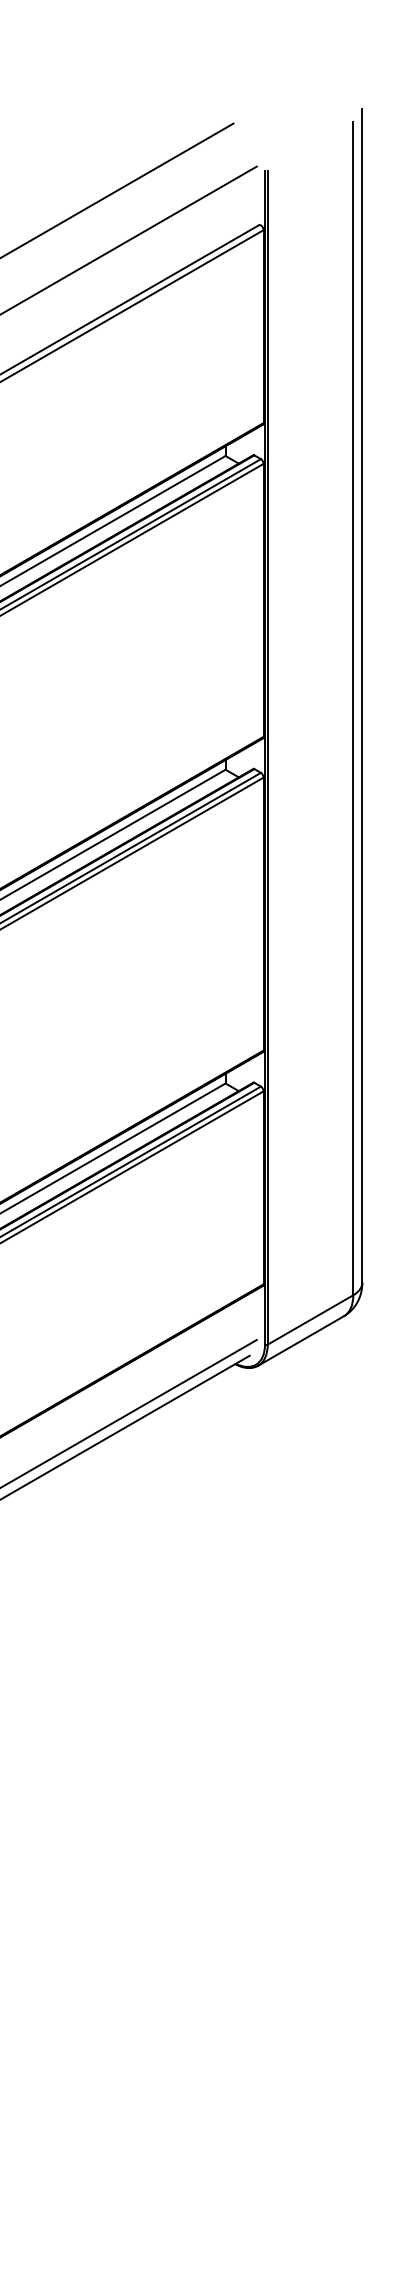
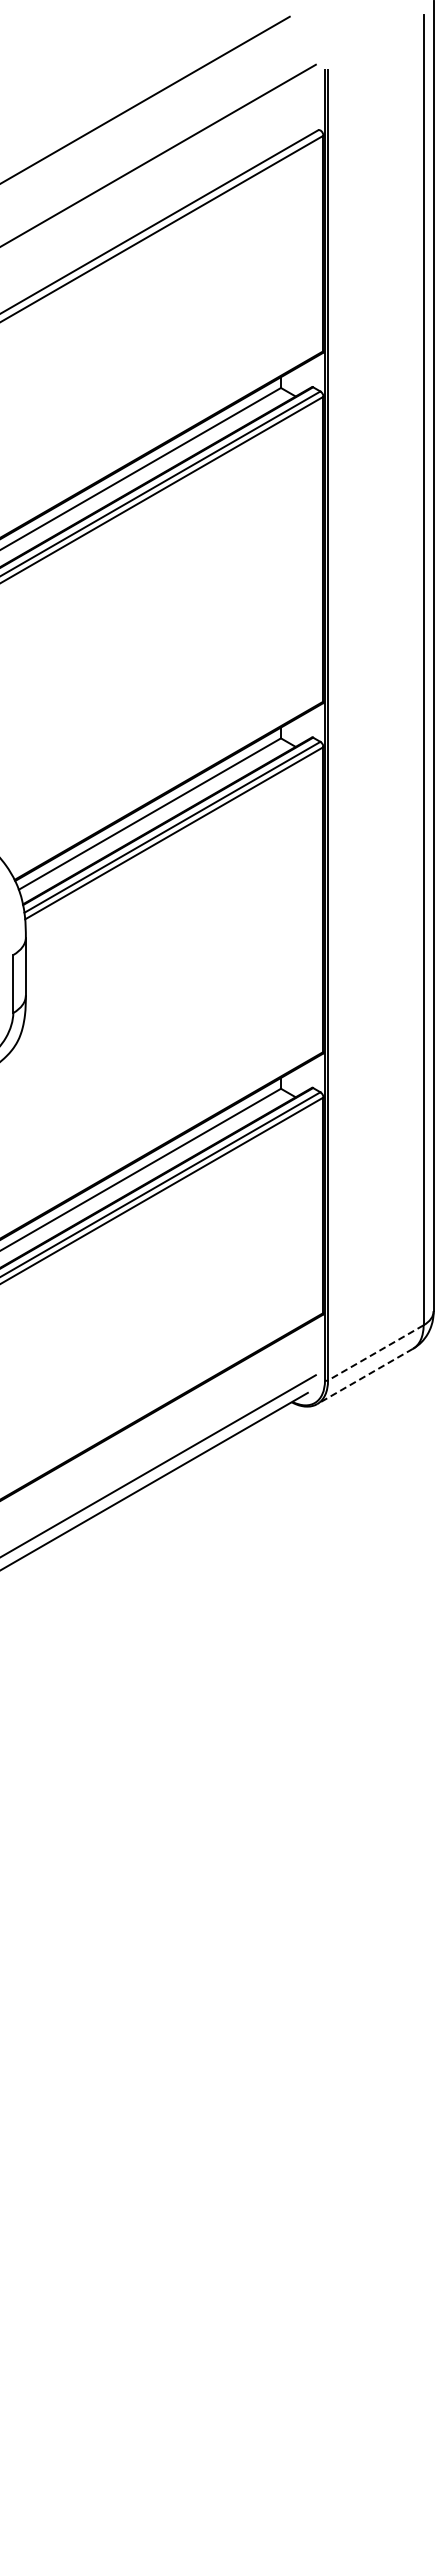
line: (310, 1320) -> (375, 1353), solid -> dashed
line: (300, 1341) -> (364, 1376), solid -> dashed

